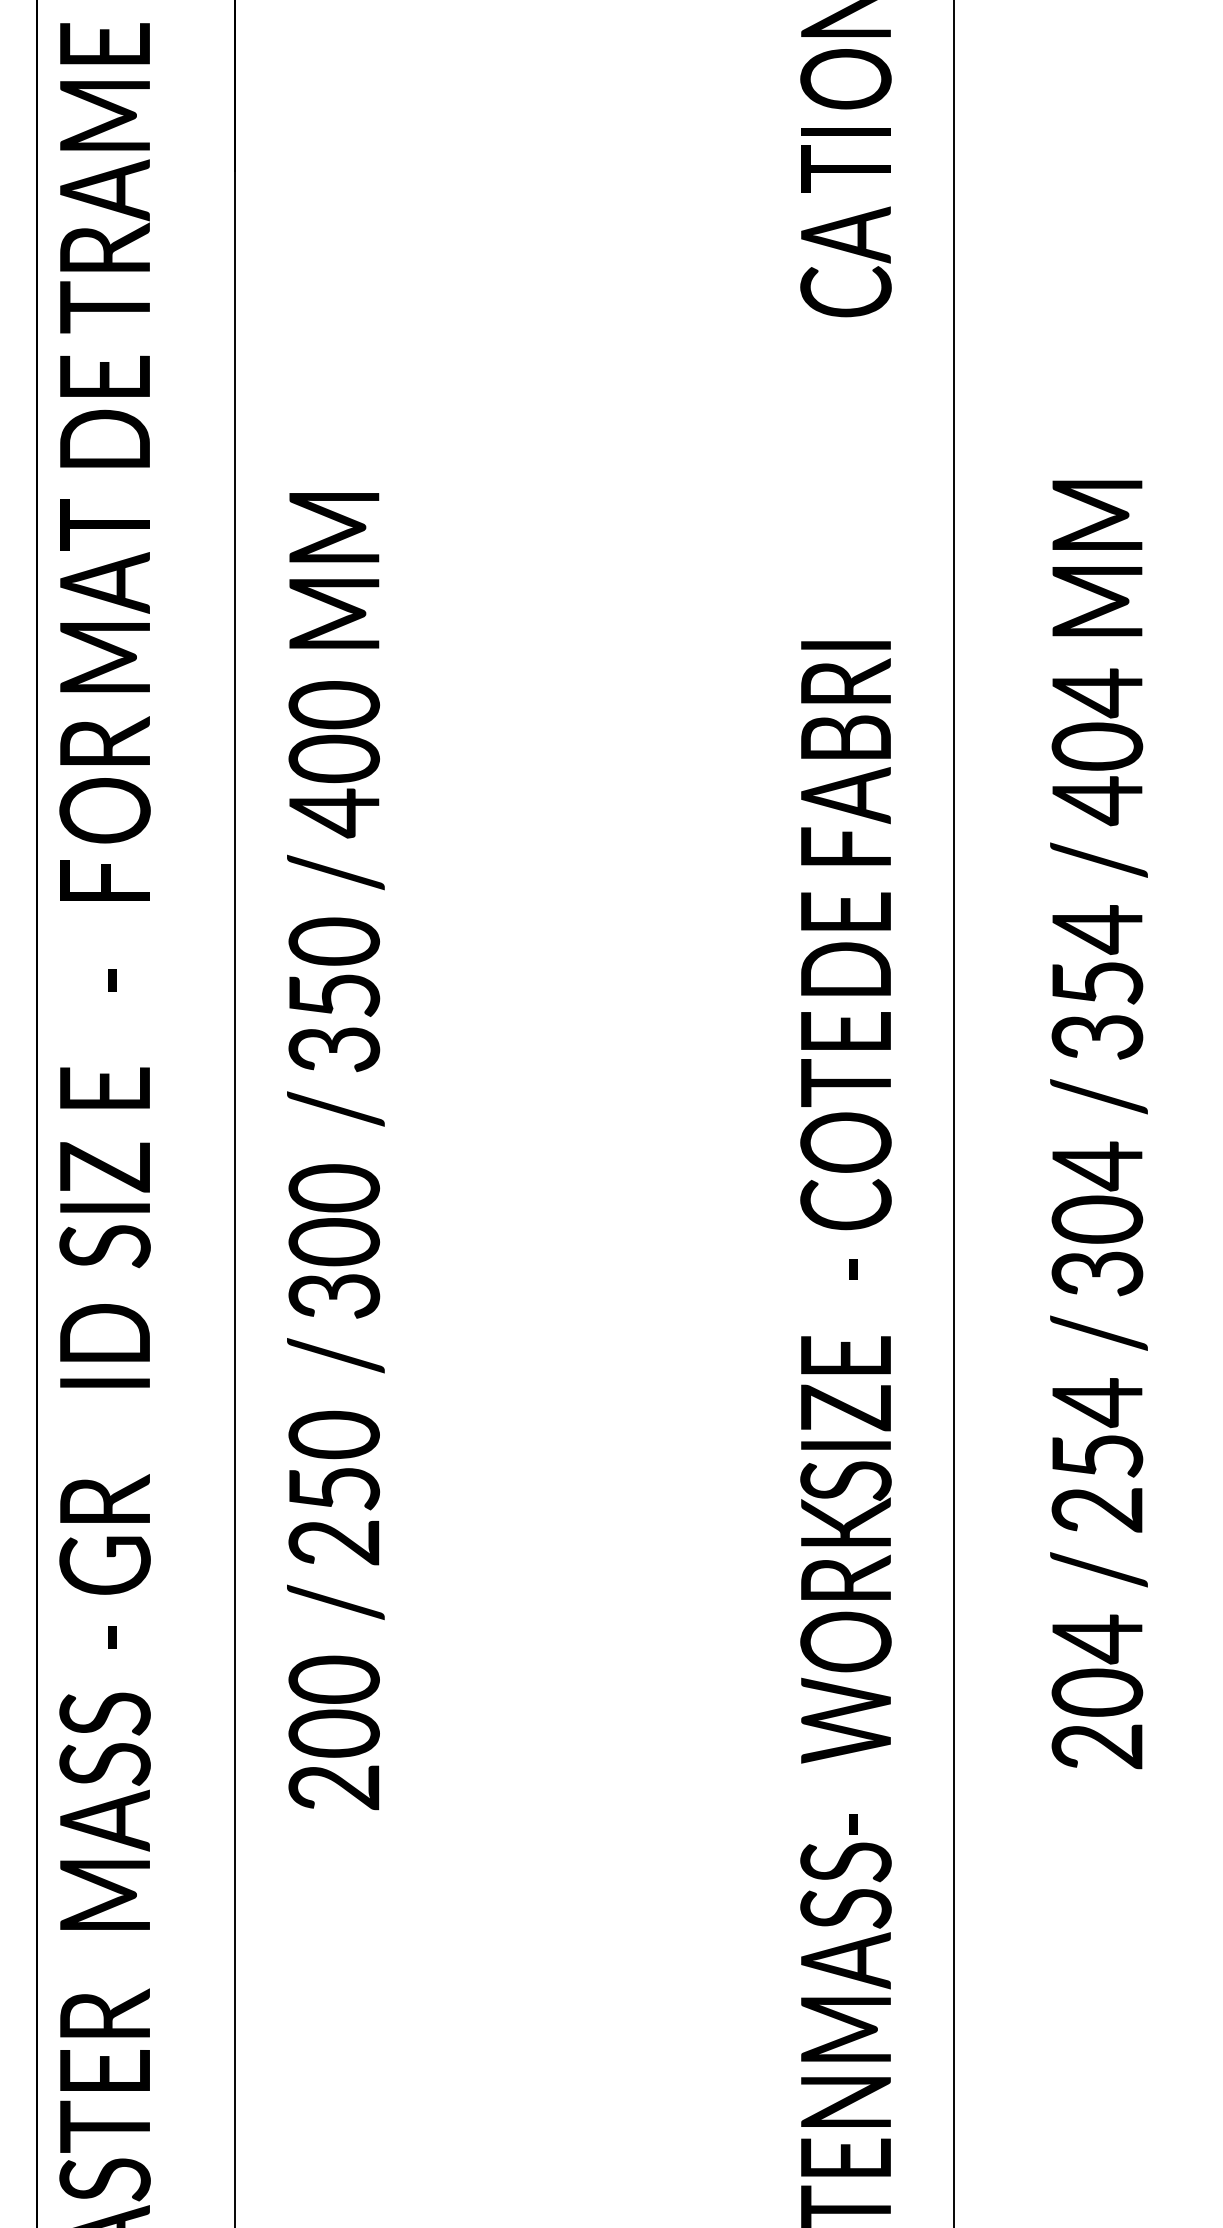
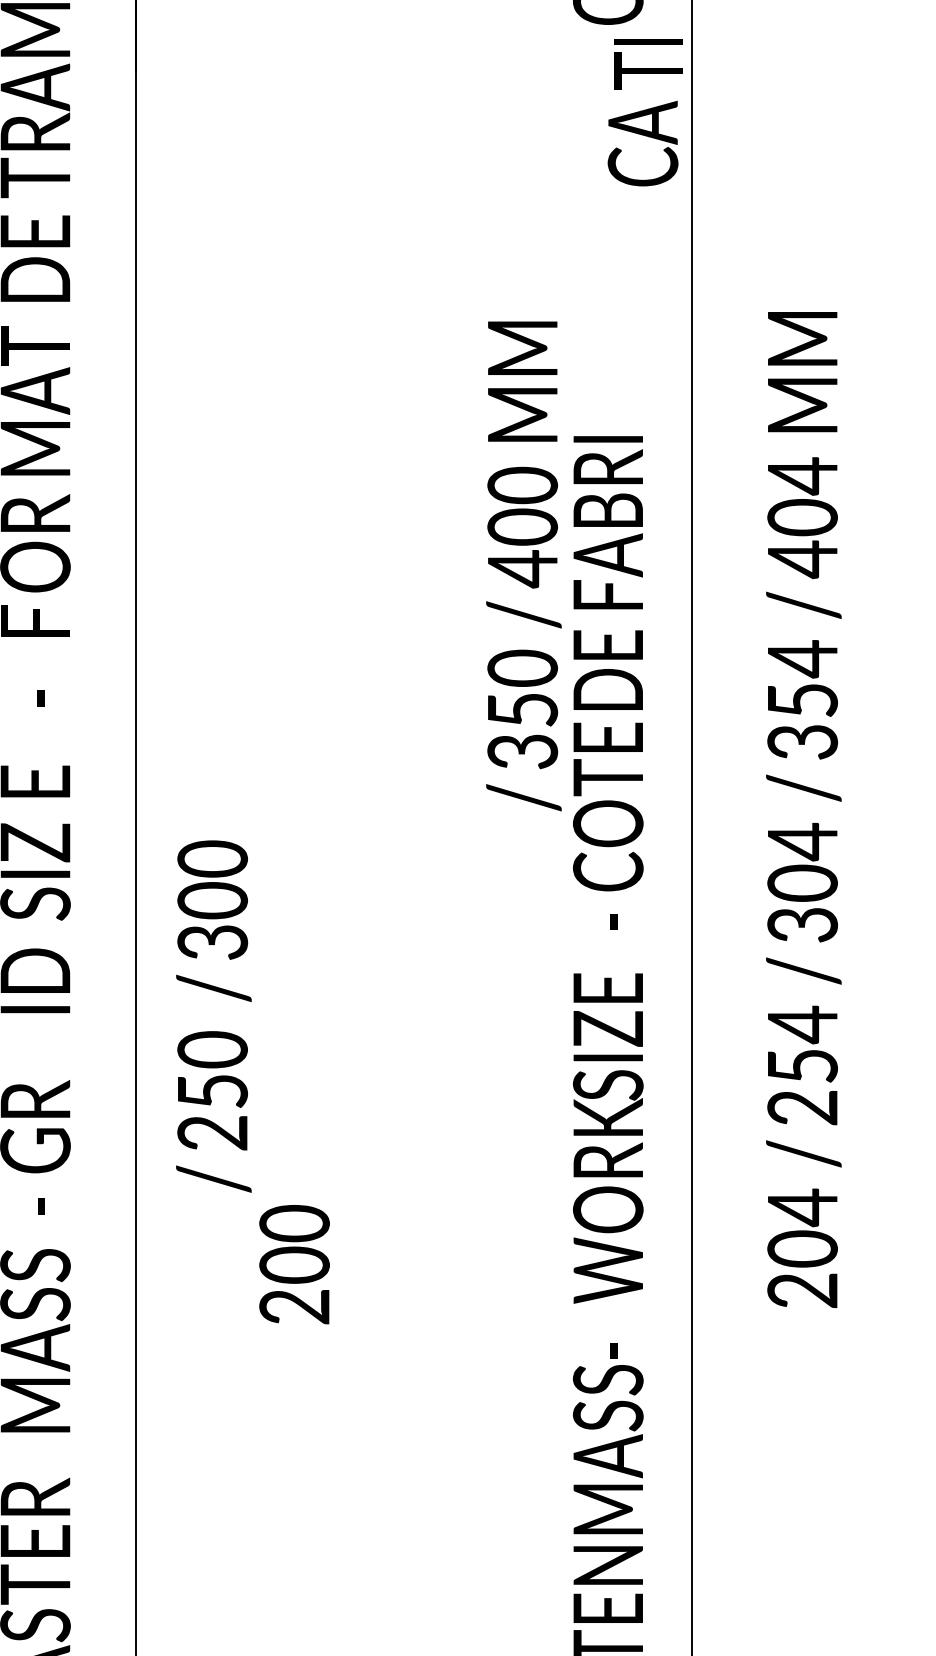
text: (845, 160) -> (648, 64), moved
text: (845, 261) -> (642, 143), moved
text: (335, 809) -> (523, 566), moved
text: (333, 1732) -> (294, 1264), moved

